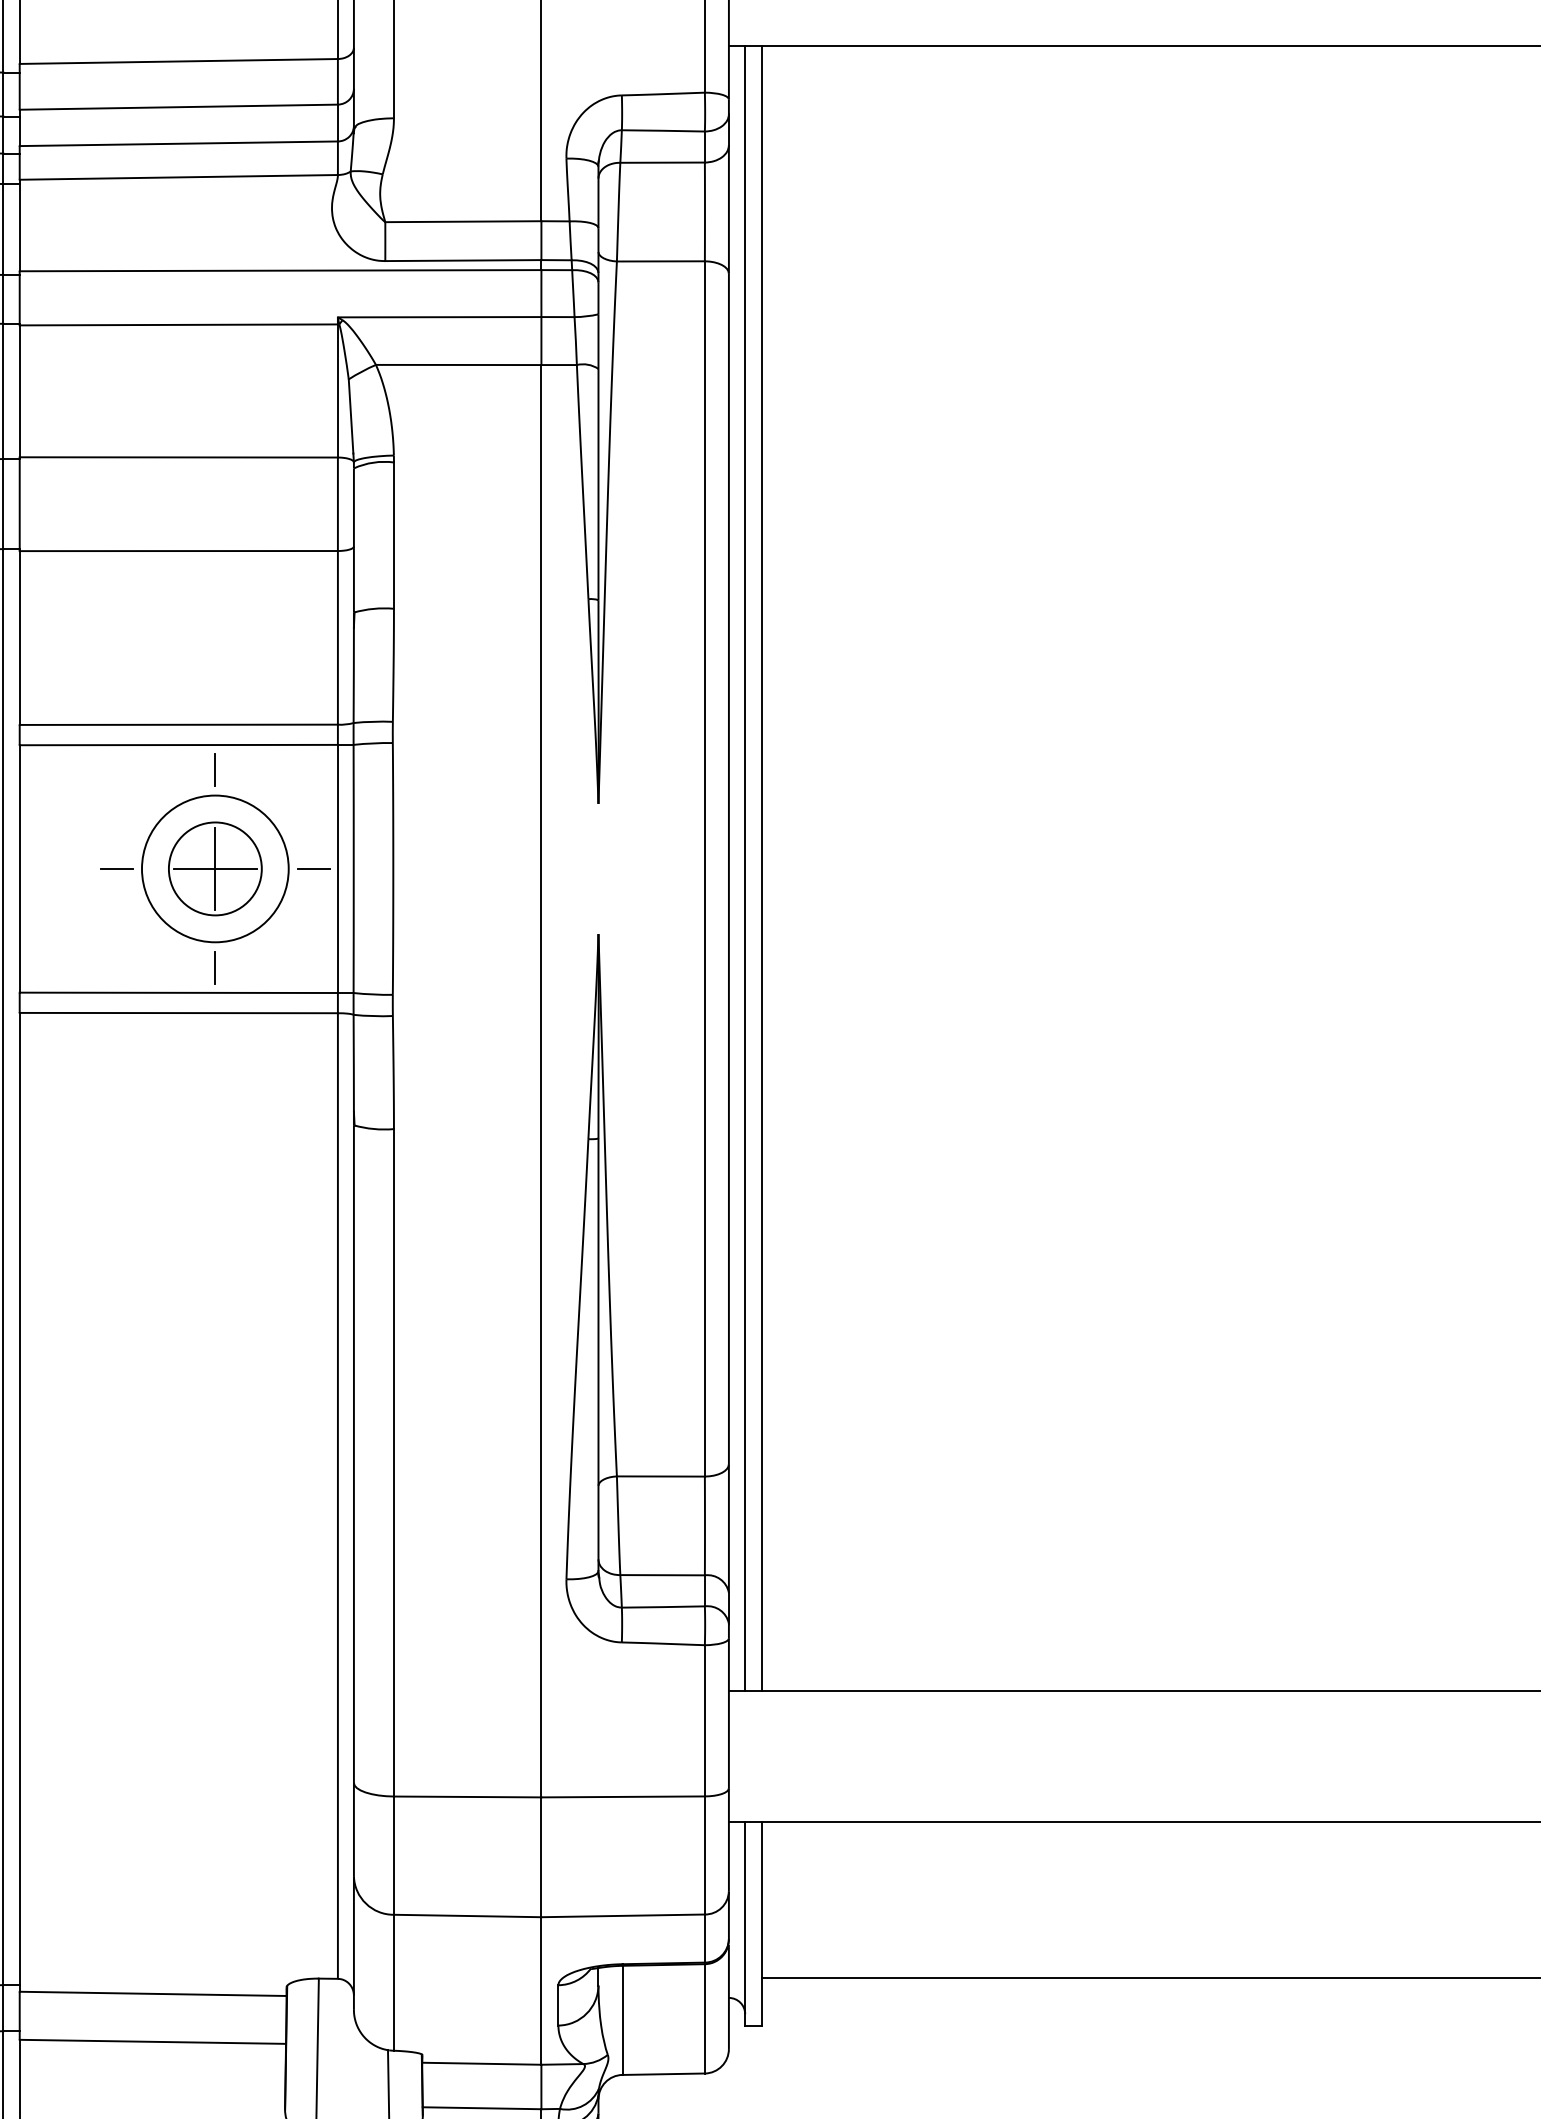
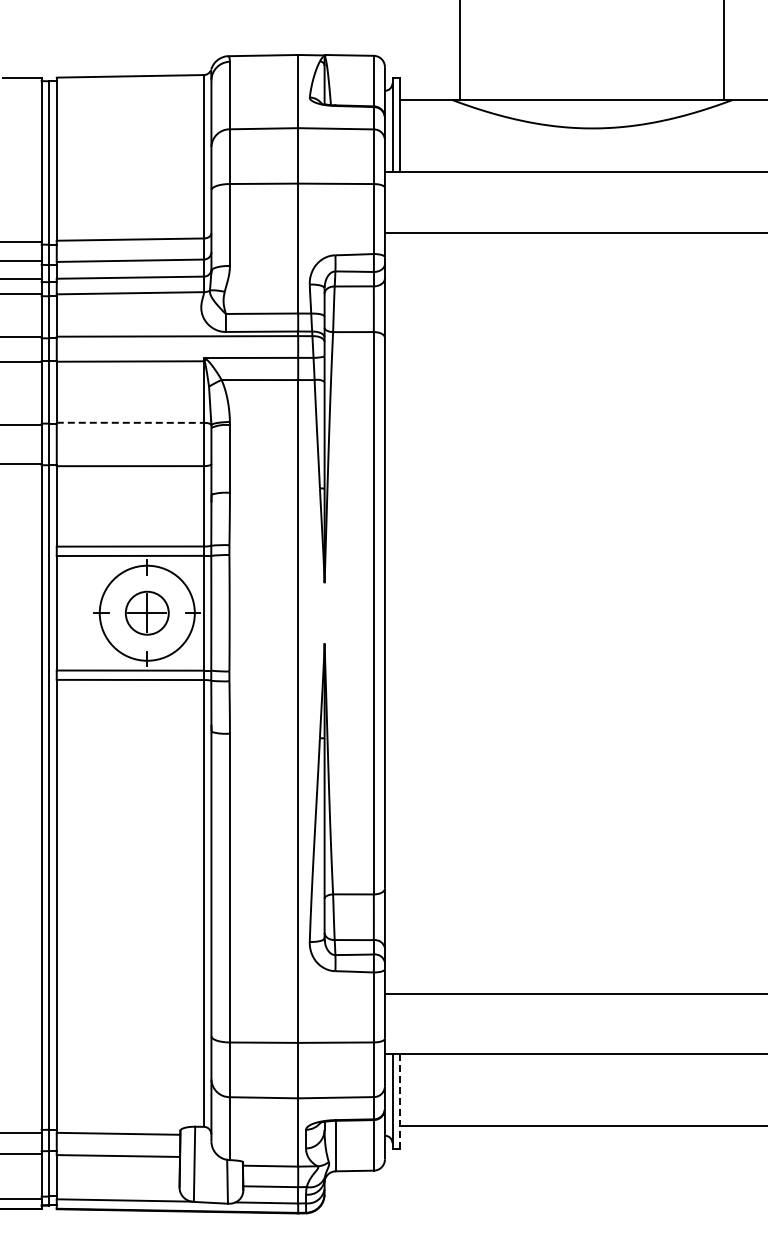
line: (179, 456) -> (130, 422), solid -> dashed
line: (745, 867) -> (392, 612), removed
line: (762, 867) -> (400, 612), removed
circle: (215, 869) -> (147, 613), size x1.4
line: (762, 1926) -> (400, 1102), solid -> dashed

